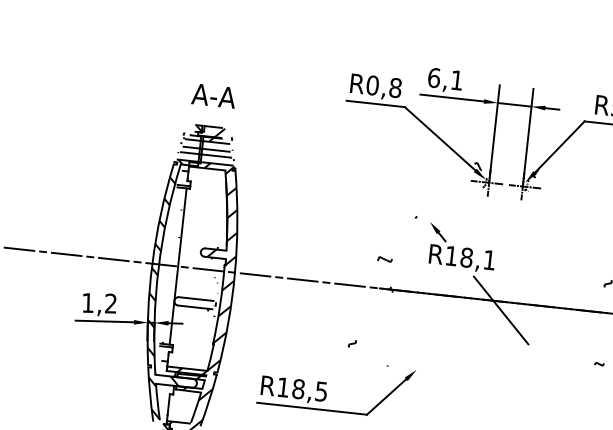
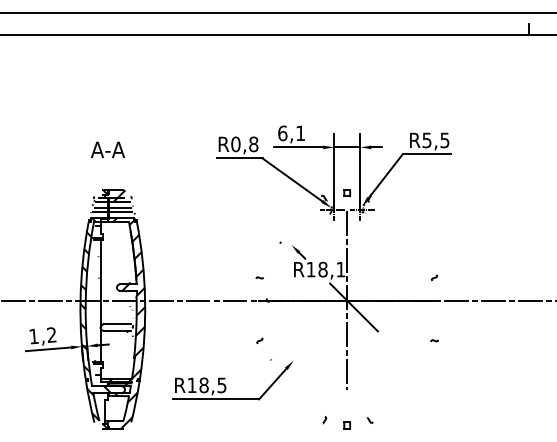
text: (213, 95) -> (107, 149), moved
part: (508, 163) -> (347, 193), added
part: (384, 258) -> (259, 277), size x0.62
line: (493, 300) -> (347, 300), added
part: (351, 343) -> (259, 340), moved

